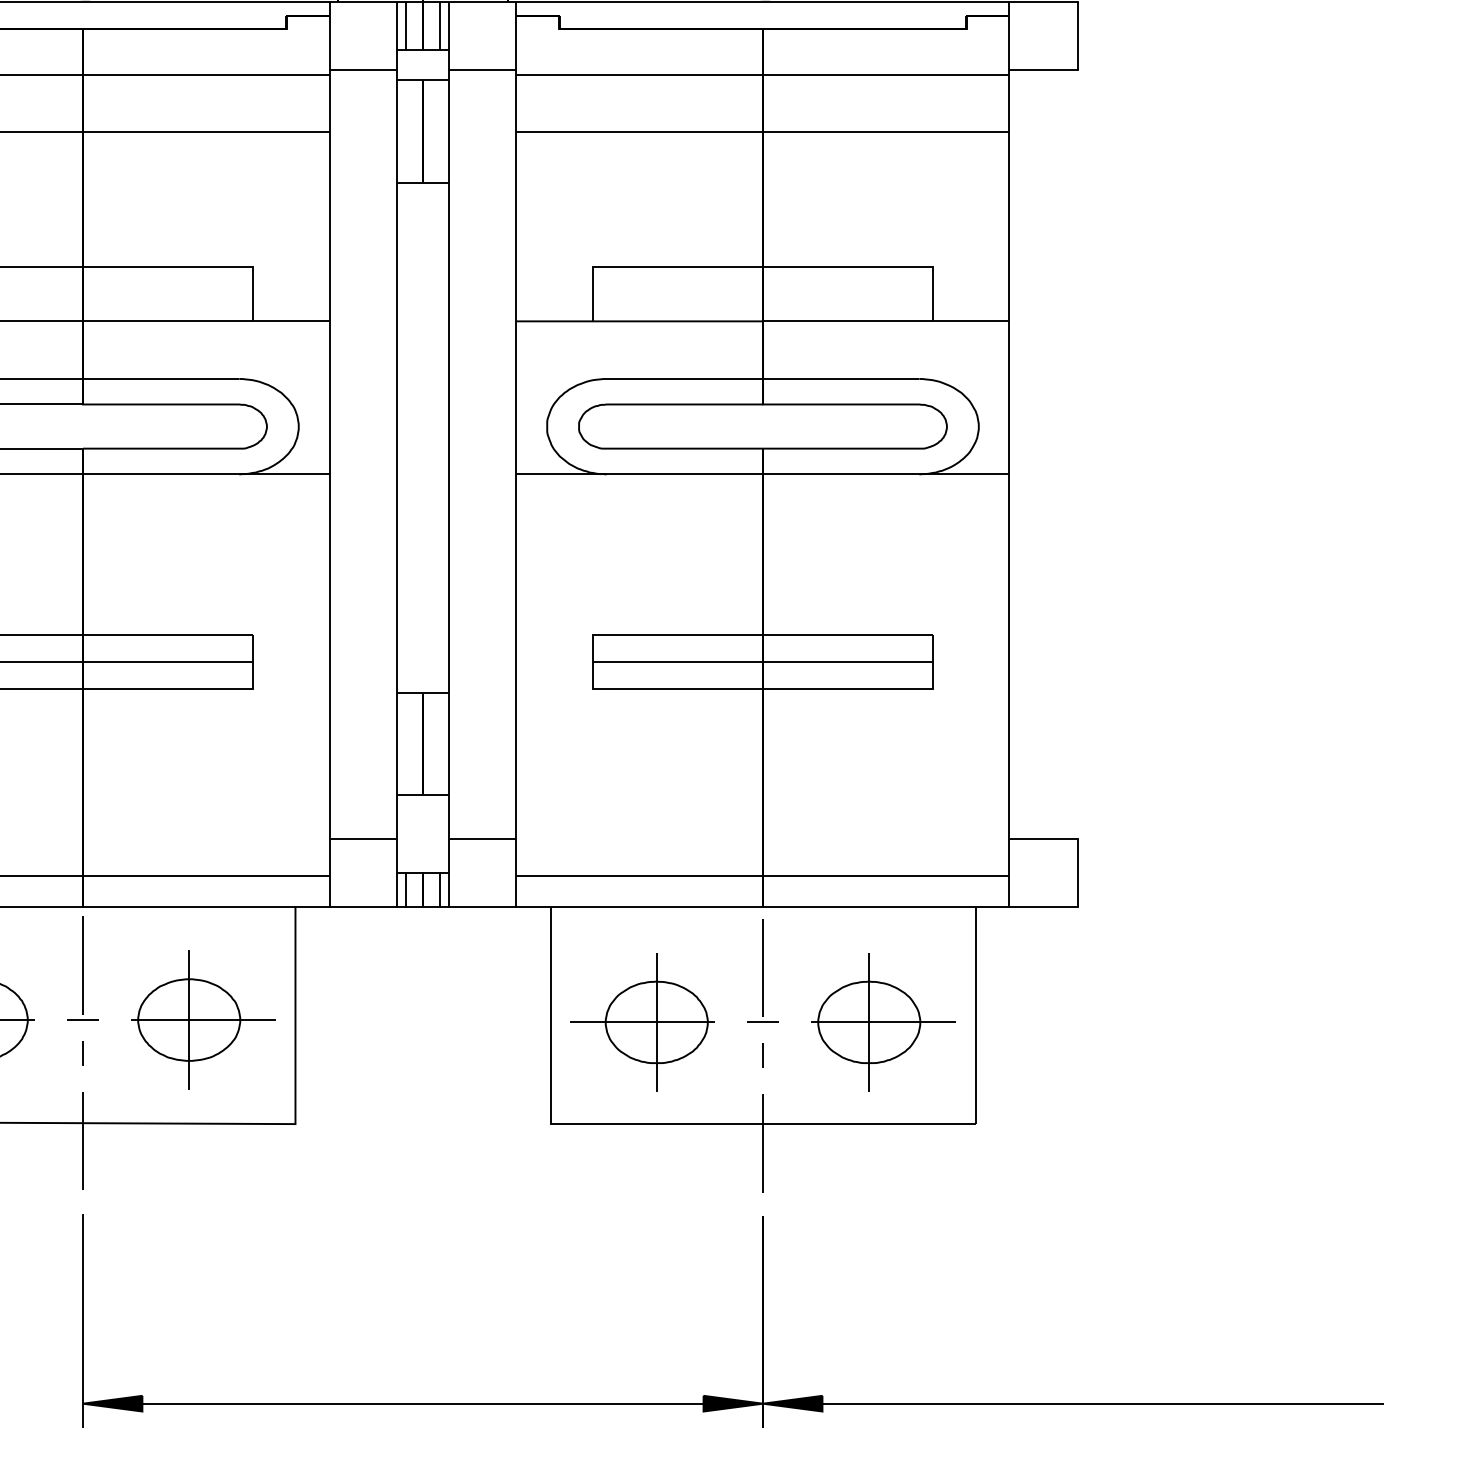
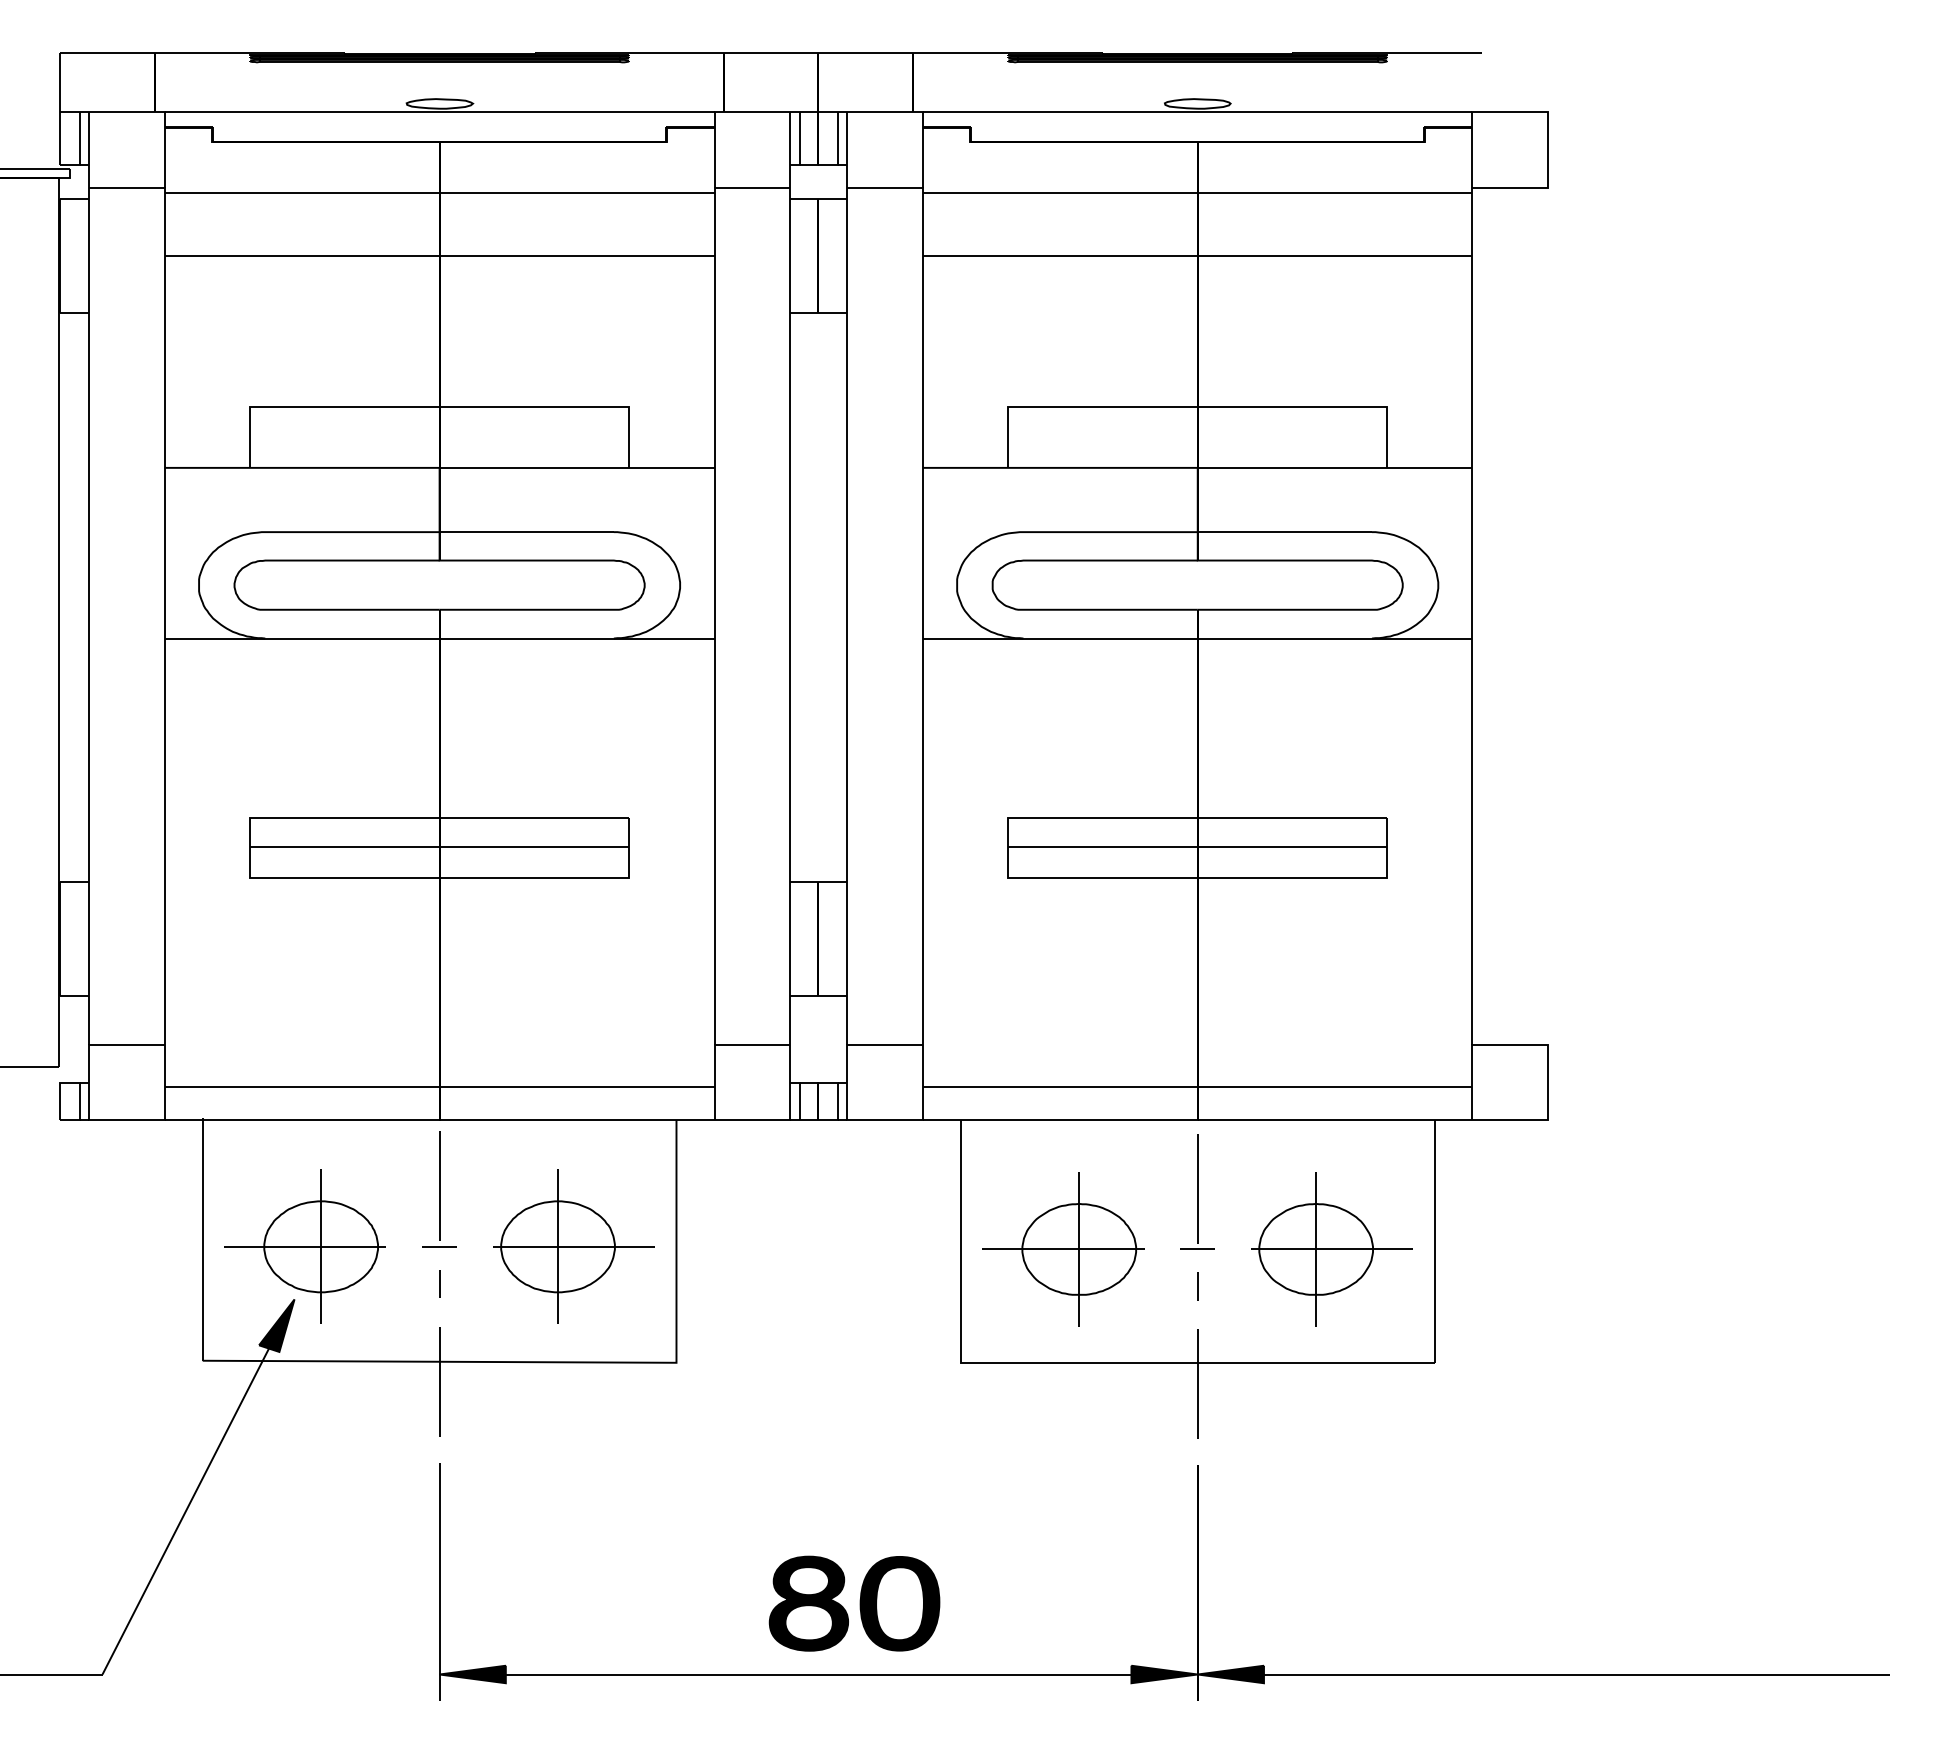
part: (455, 1340) -> (854, 1603), added

